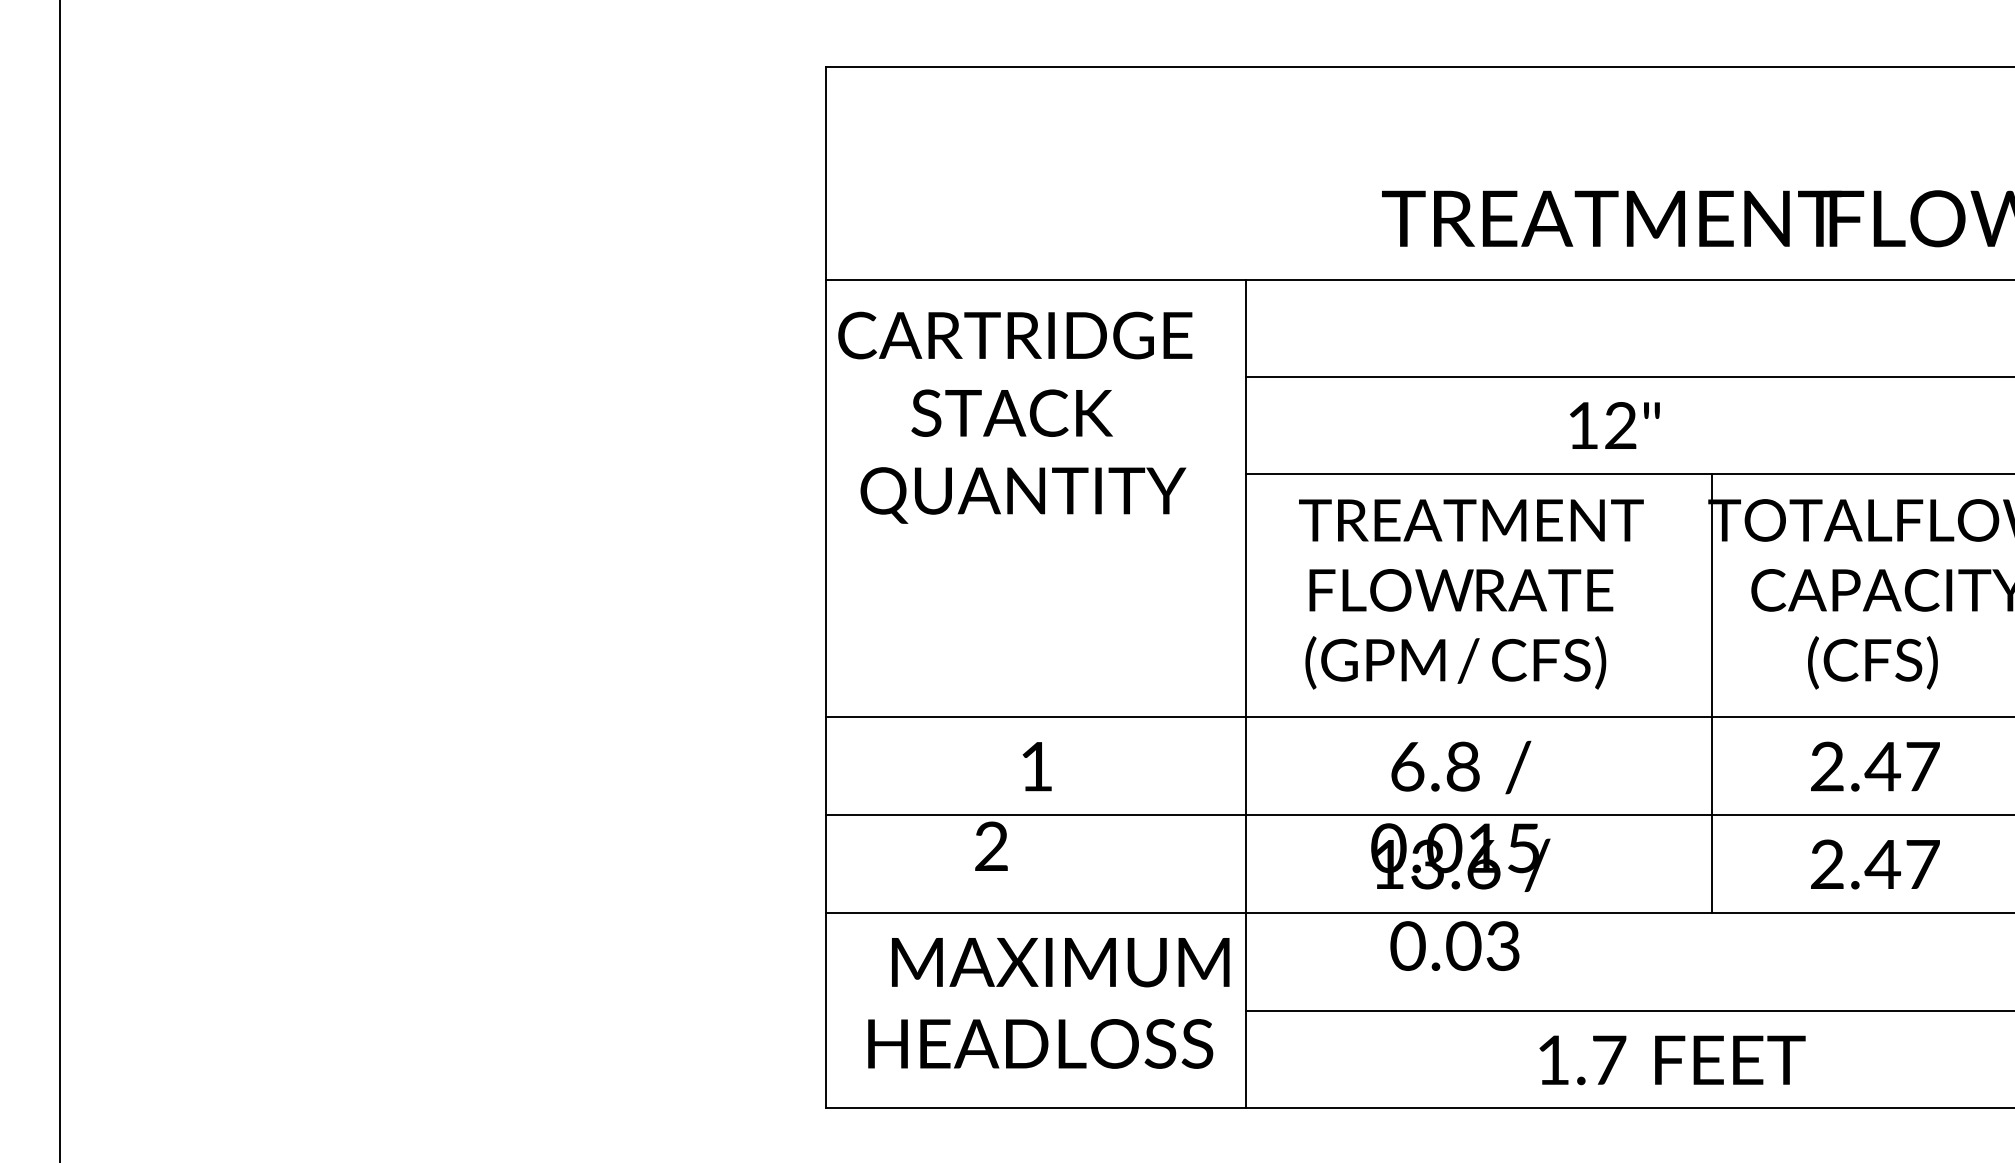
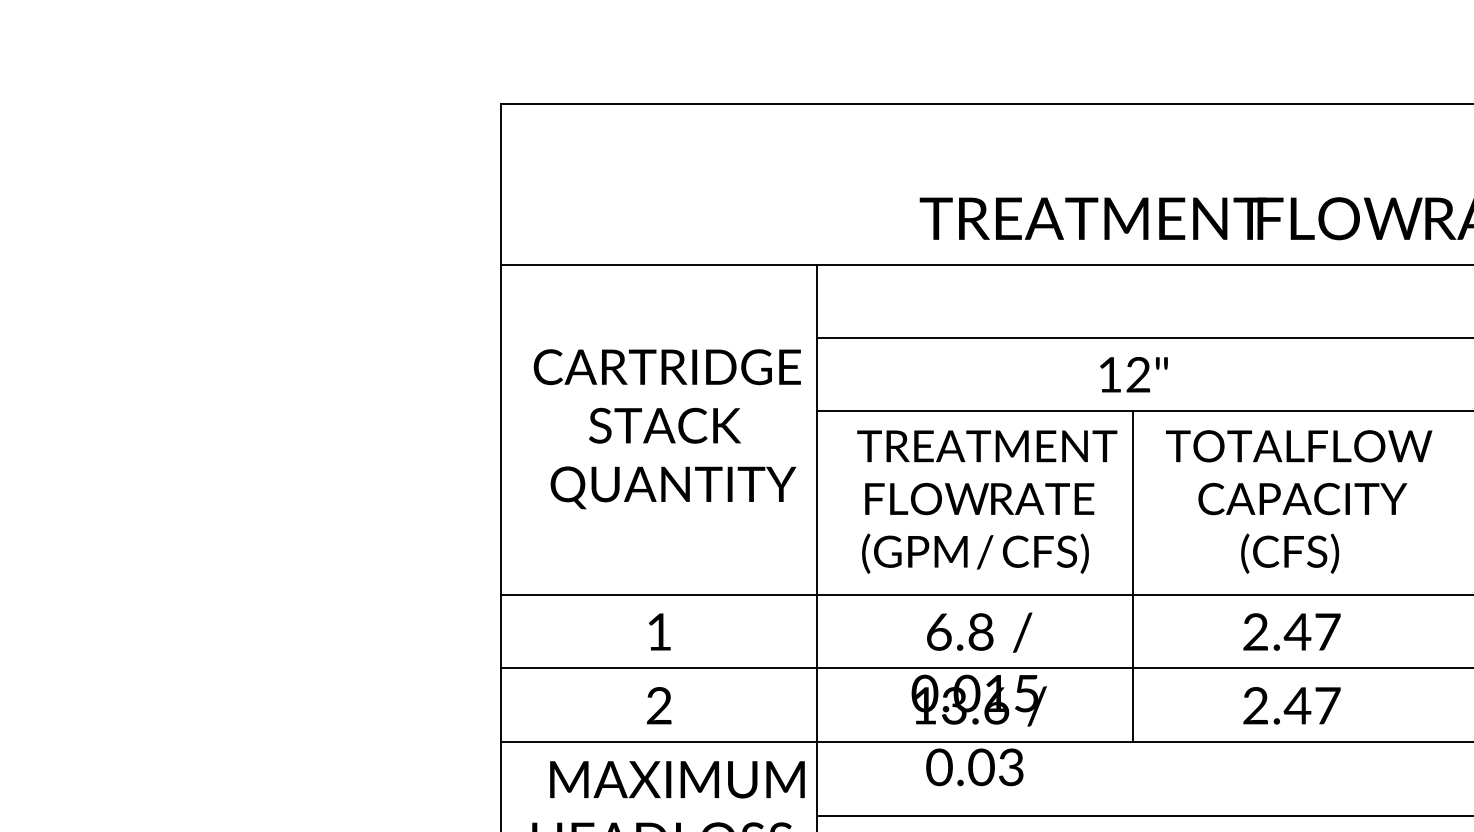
text: (1015, 417) -> (667, 428), moved
text: (1614, 425) -> (1133, 374), moved
line: (1712, 693) -> (1133, 576), moved
text: (991, 845) -> (659, 705), moved

